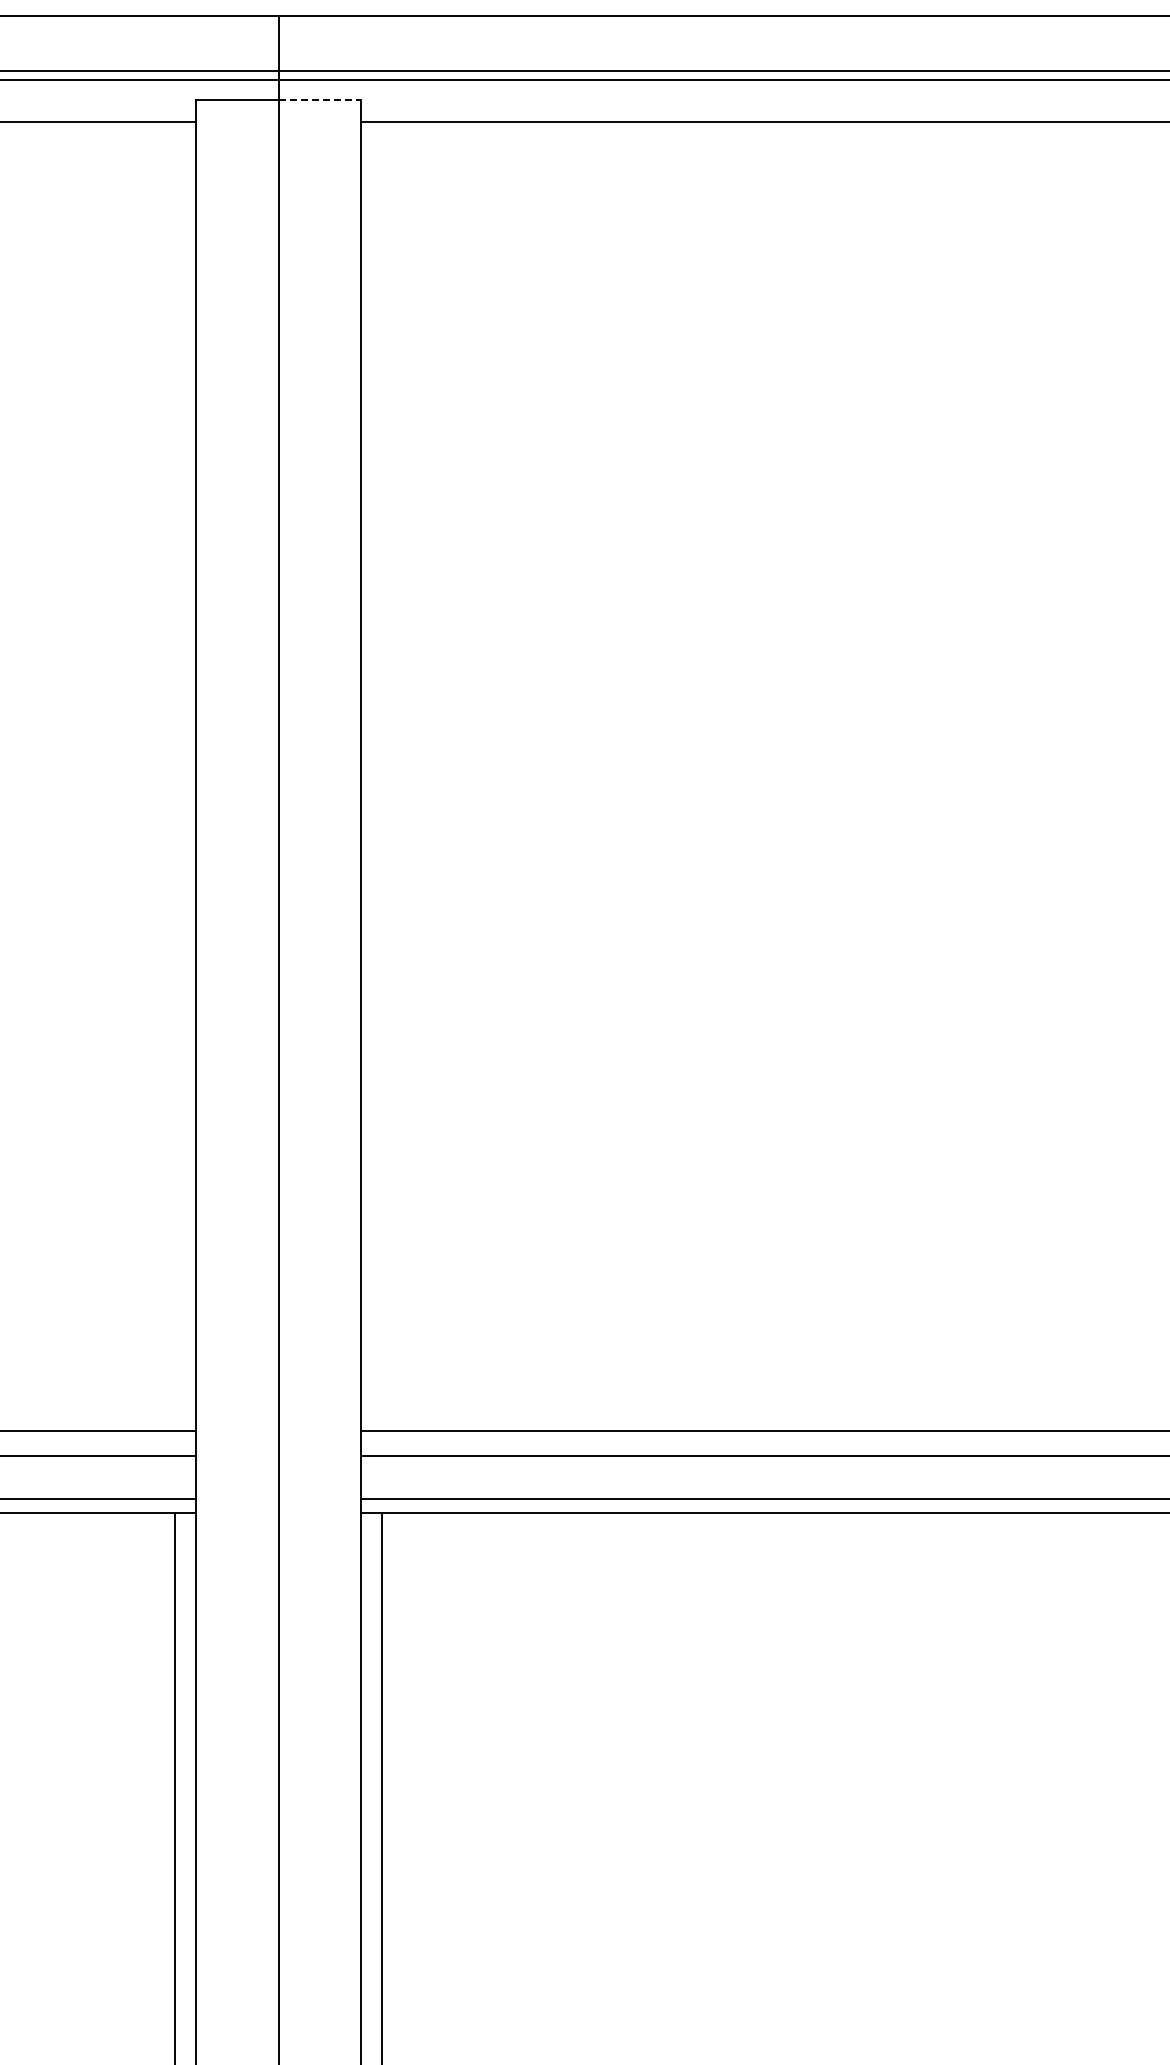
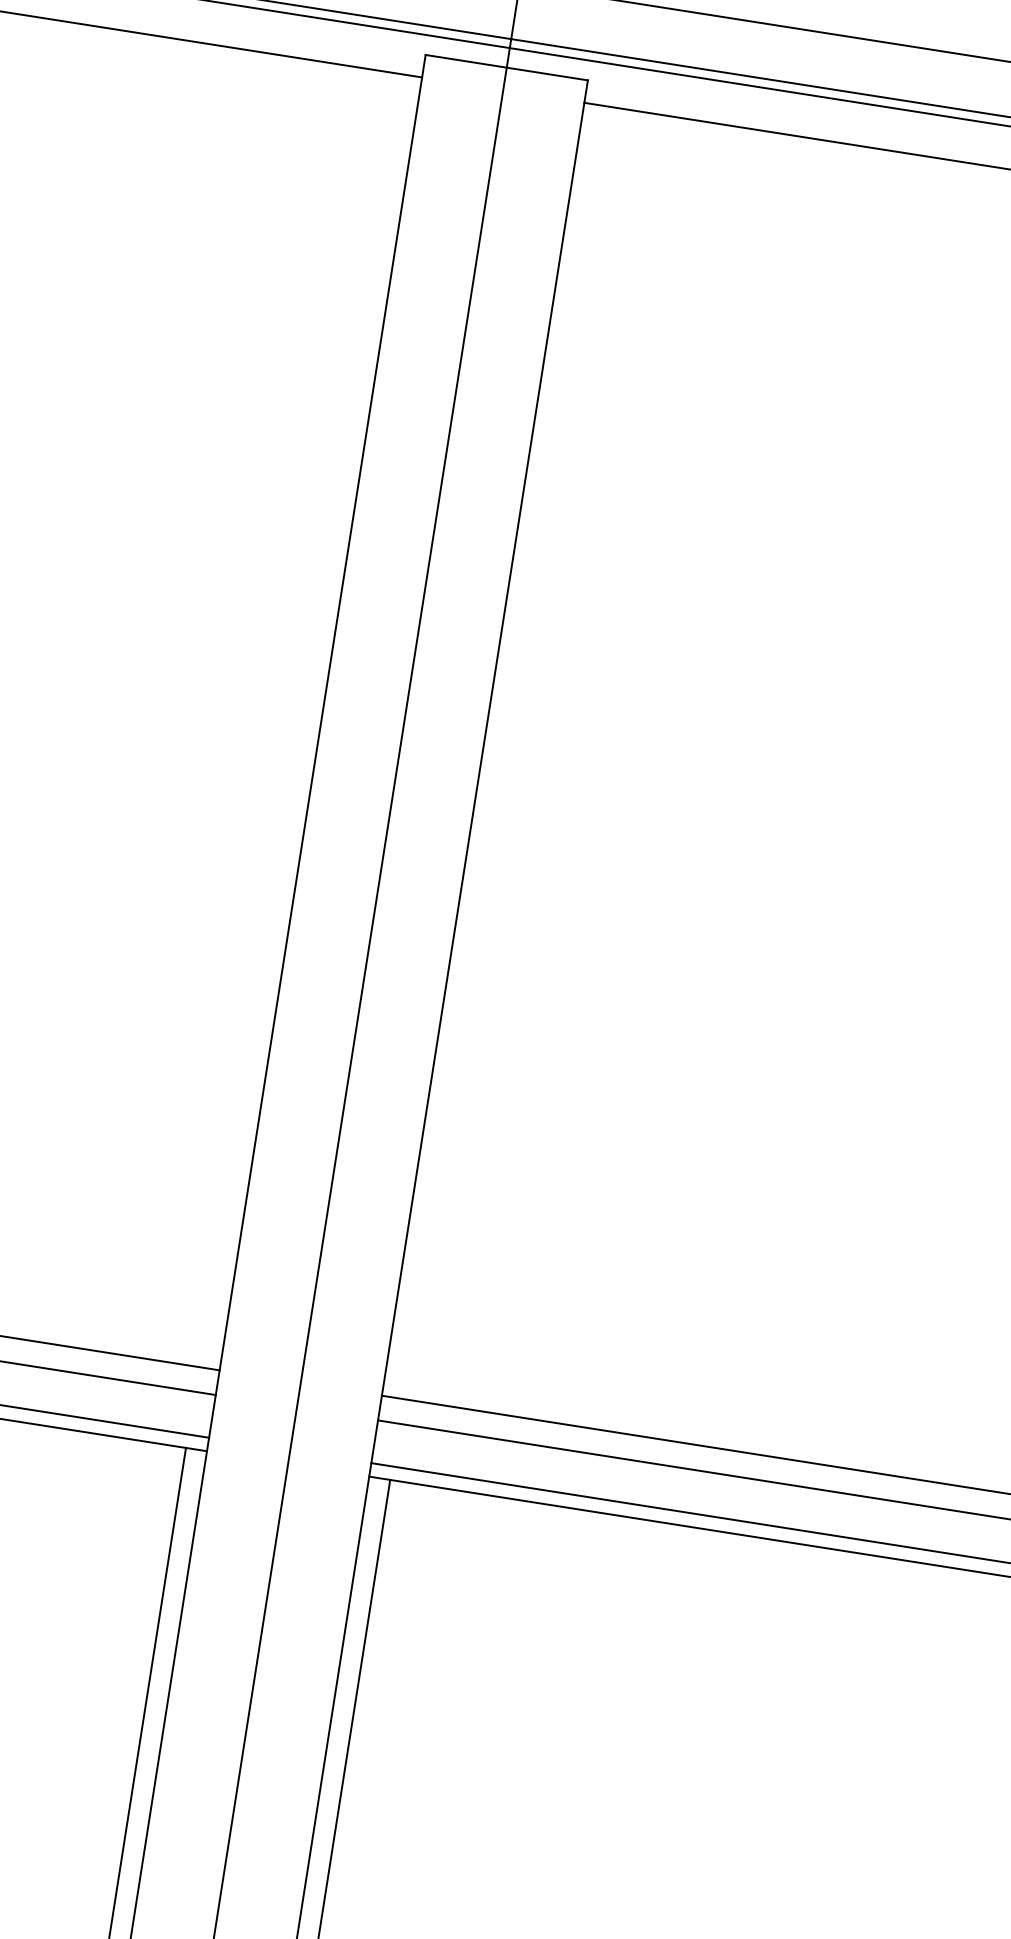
line: (320, 99) -> (548, 74), dashed -> solid

